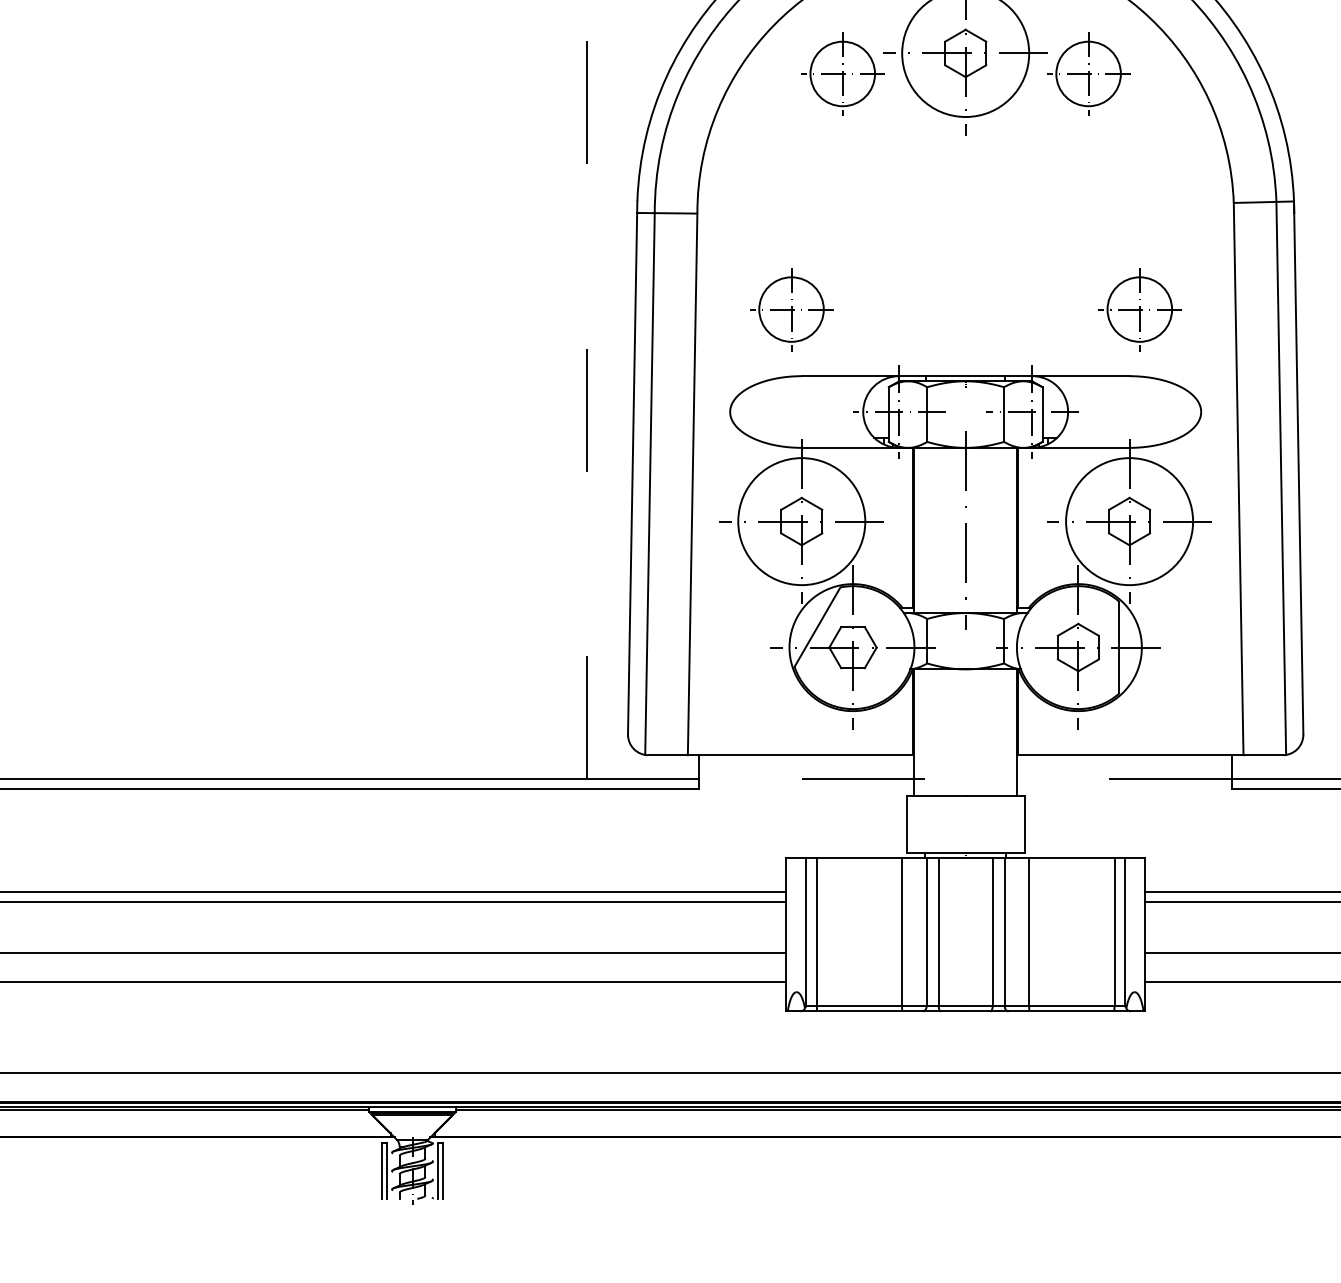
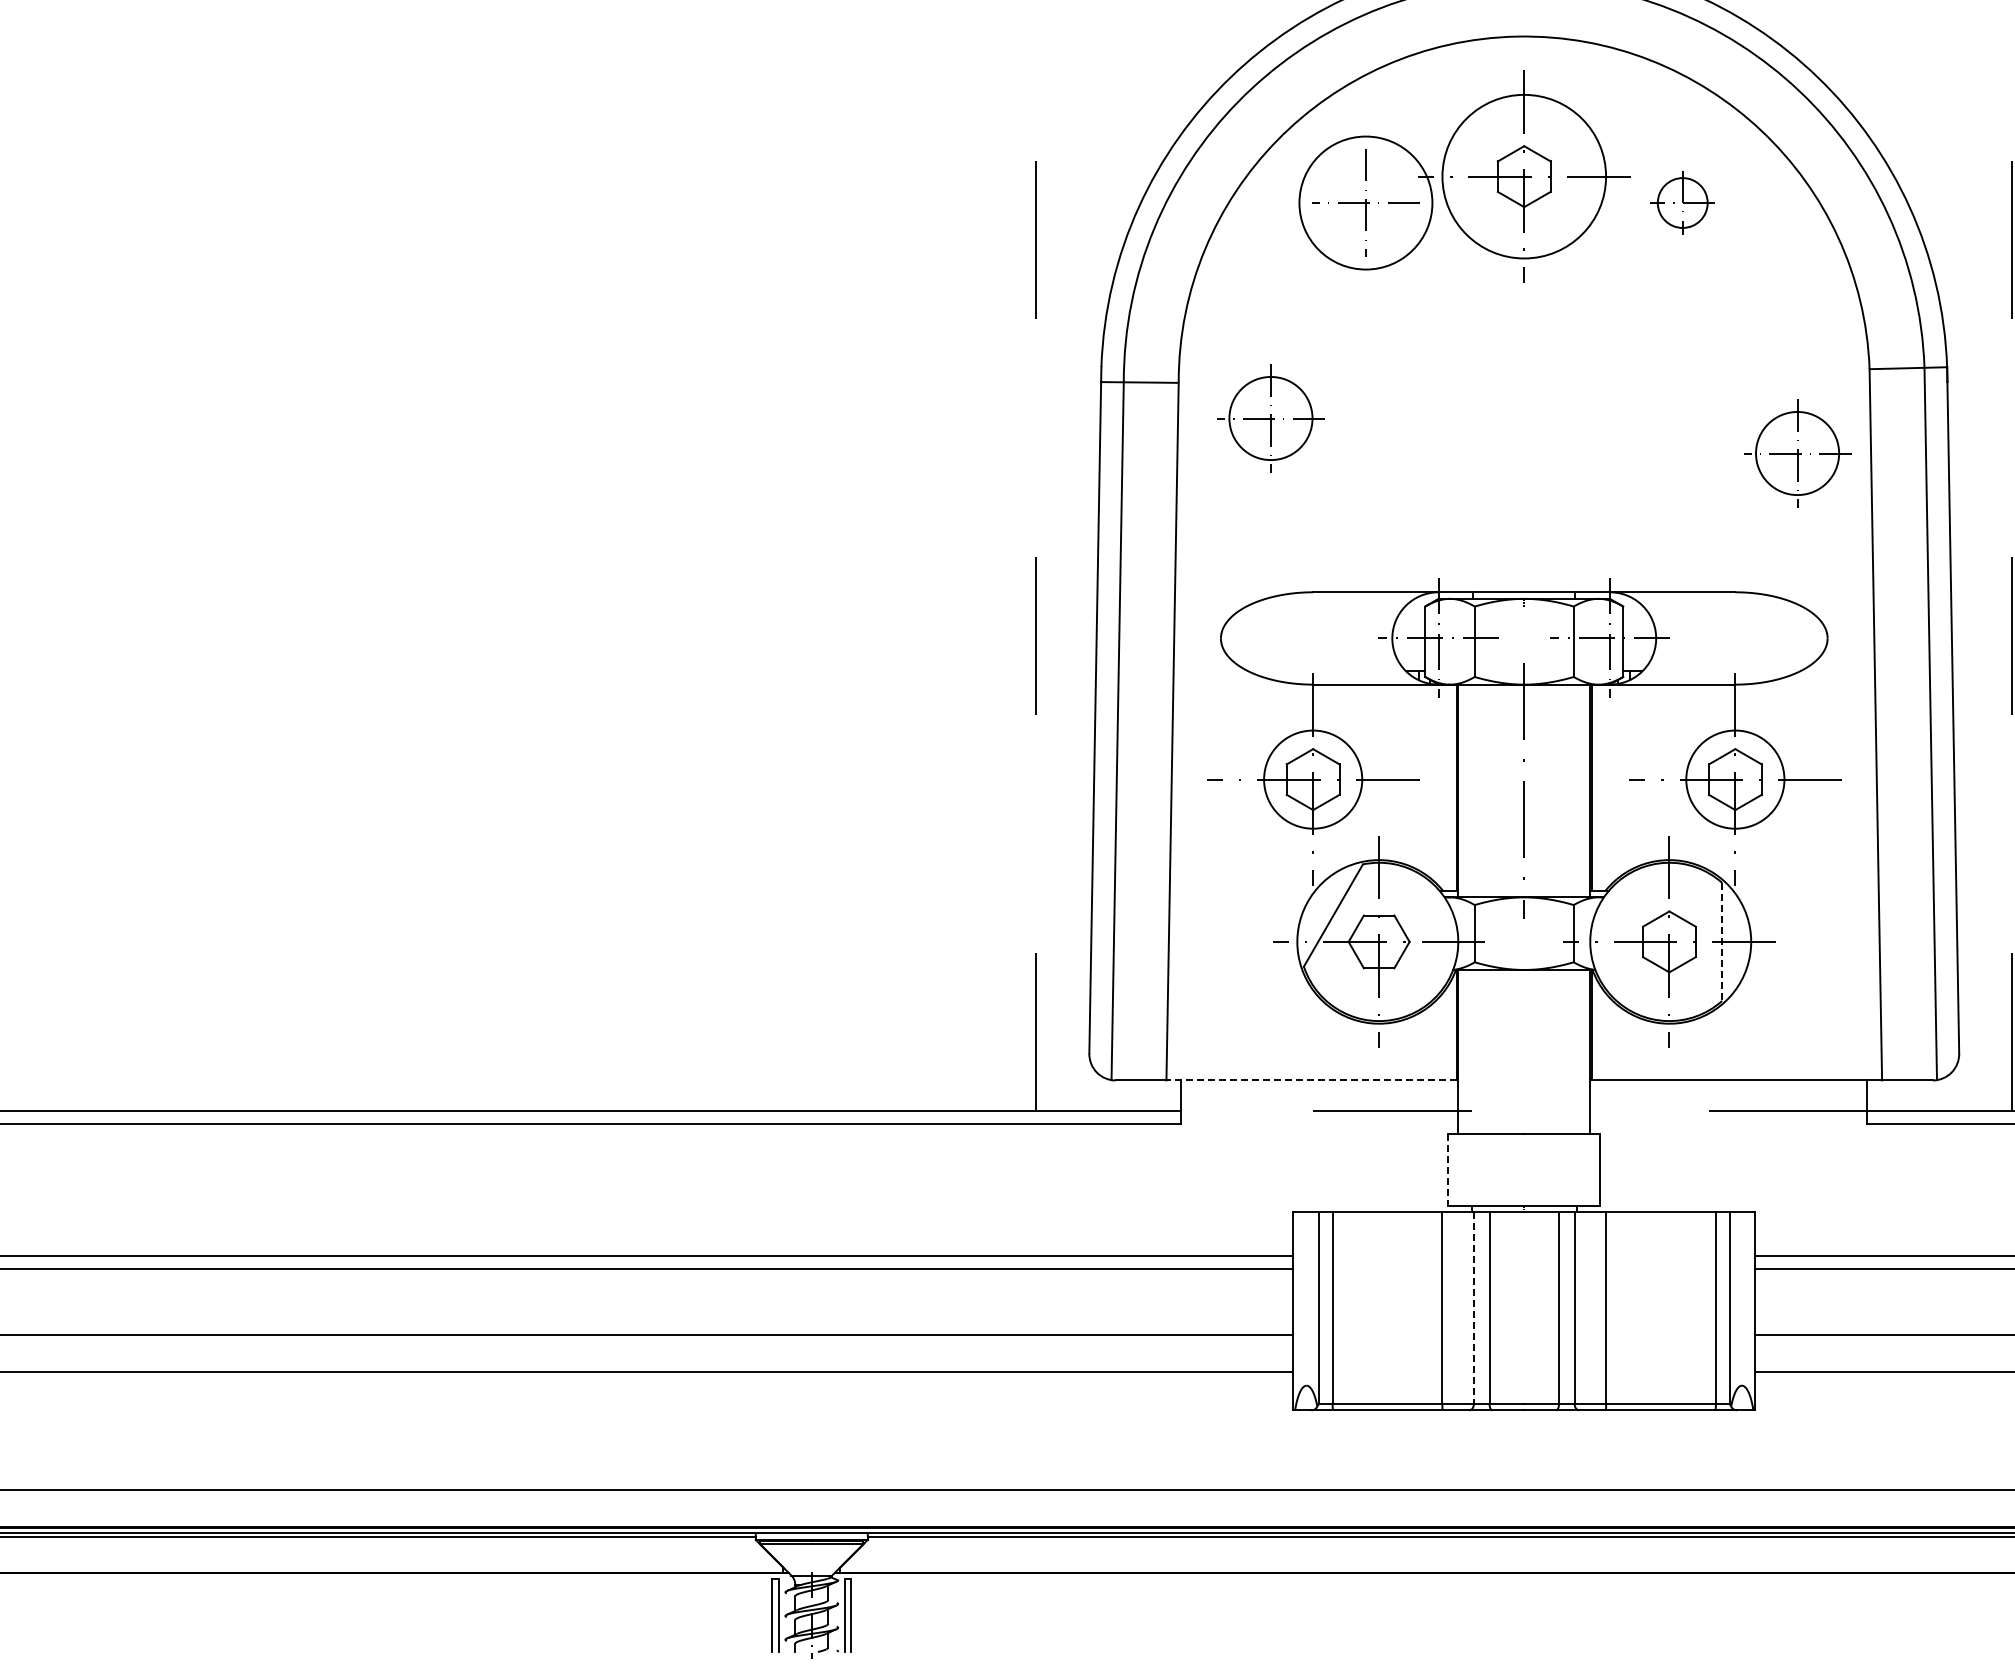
circle: (842, 73) -> (1365, 202), size x1.6
part: (1088, 73) -> (1682, 202), size x0.6
part: (791, 309) -> (1270, 418), moved
part: (1139, 309) -> (1797, 453), moved
circle: (801, 521) -> (1312, 779), size x0.6
circle: (1129, 521) -> (1735, 779), size x0.6
line: (1119, 648) -> (1722, 942), solid -> dashed
line: (800, 755) -> (1311, 1080), solid -> dashed
line: (906, 825) -> (1448, 1170), solid -> dashed
line: (926, 932) -> (1473, 1308), solid -> dashed

